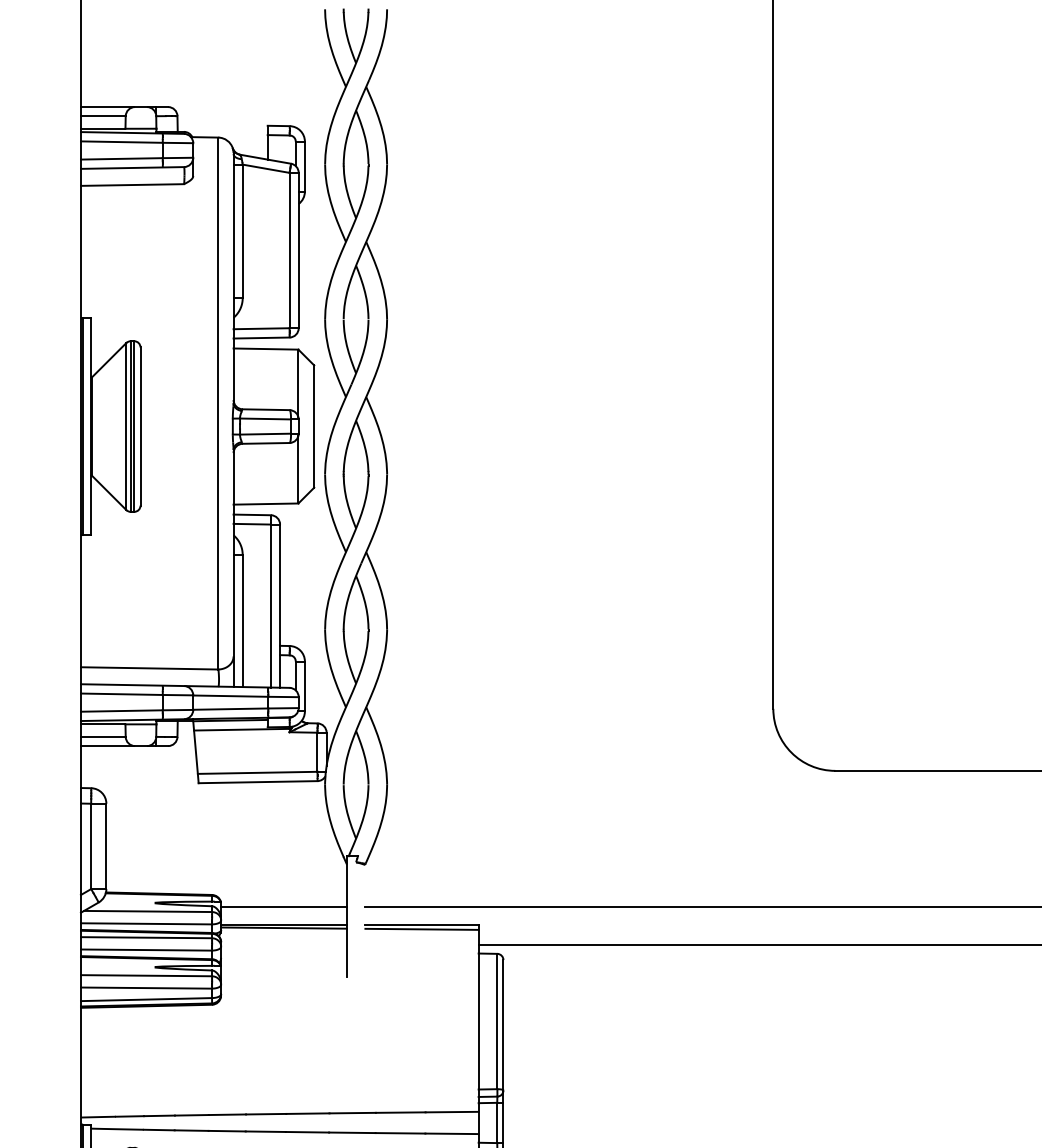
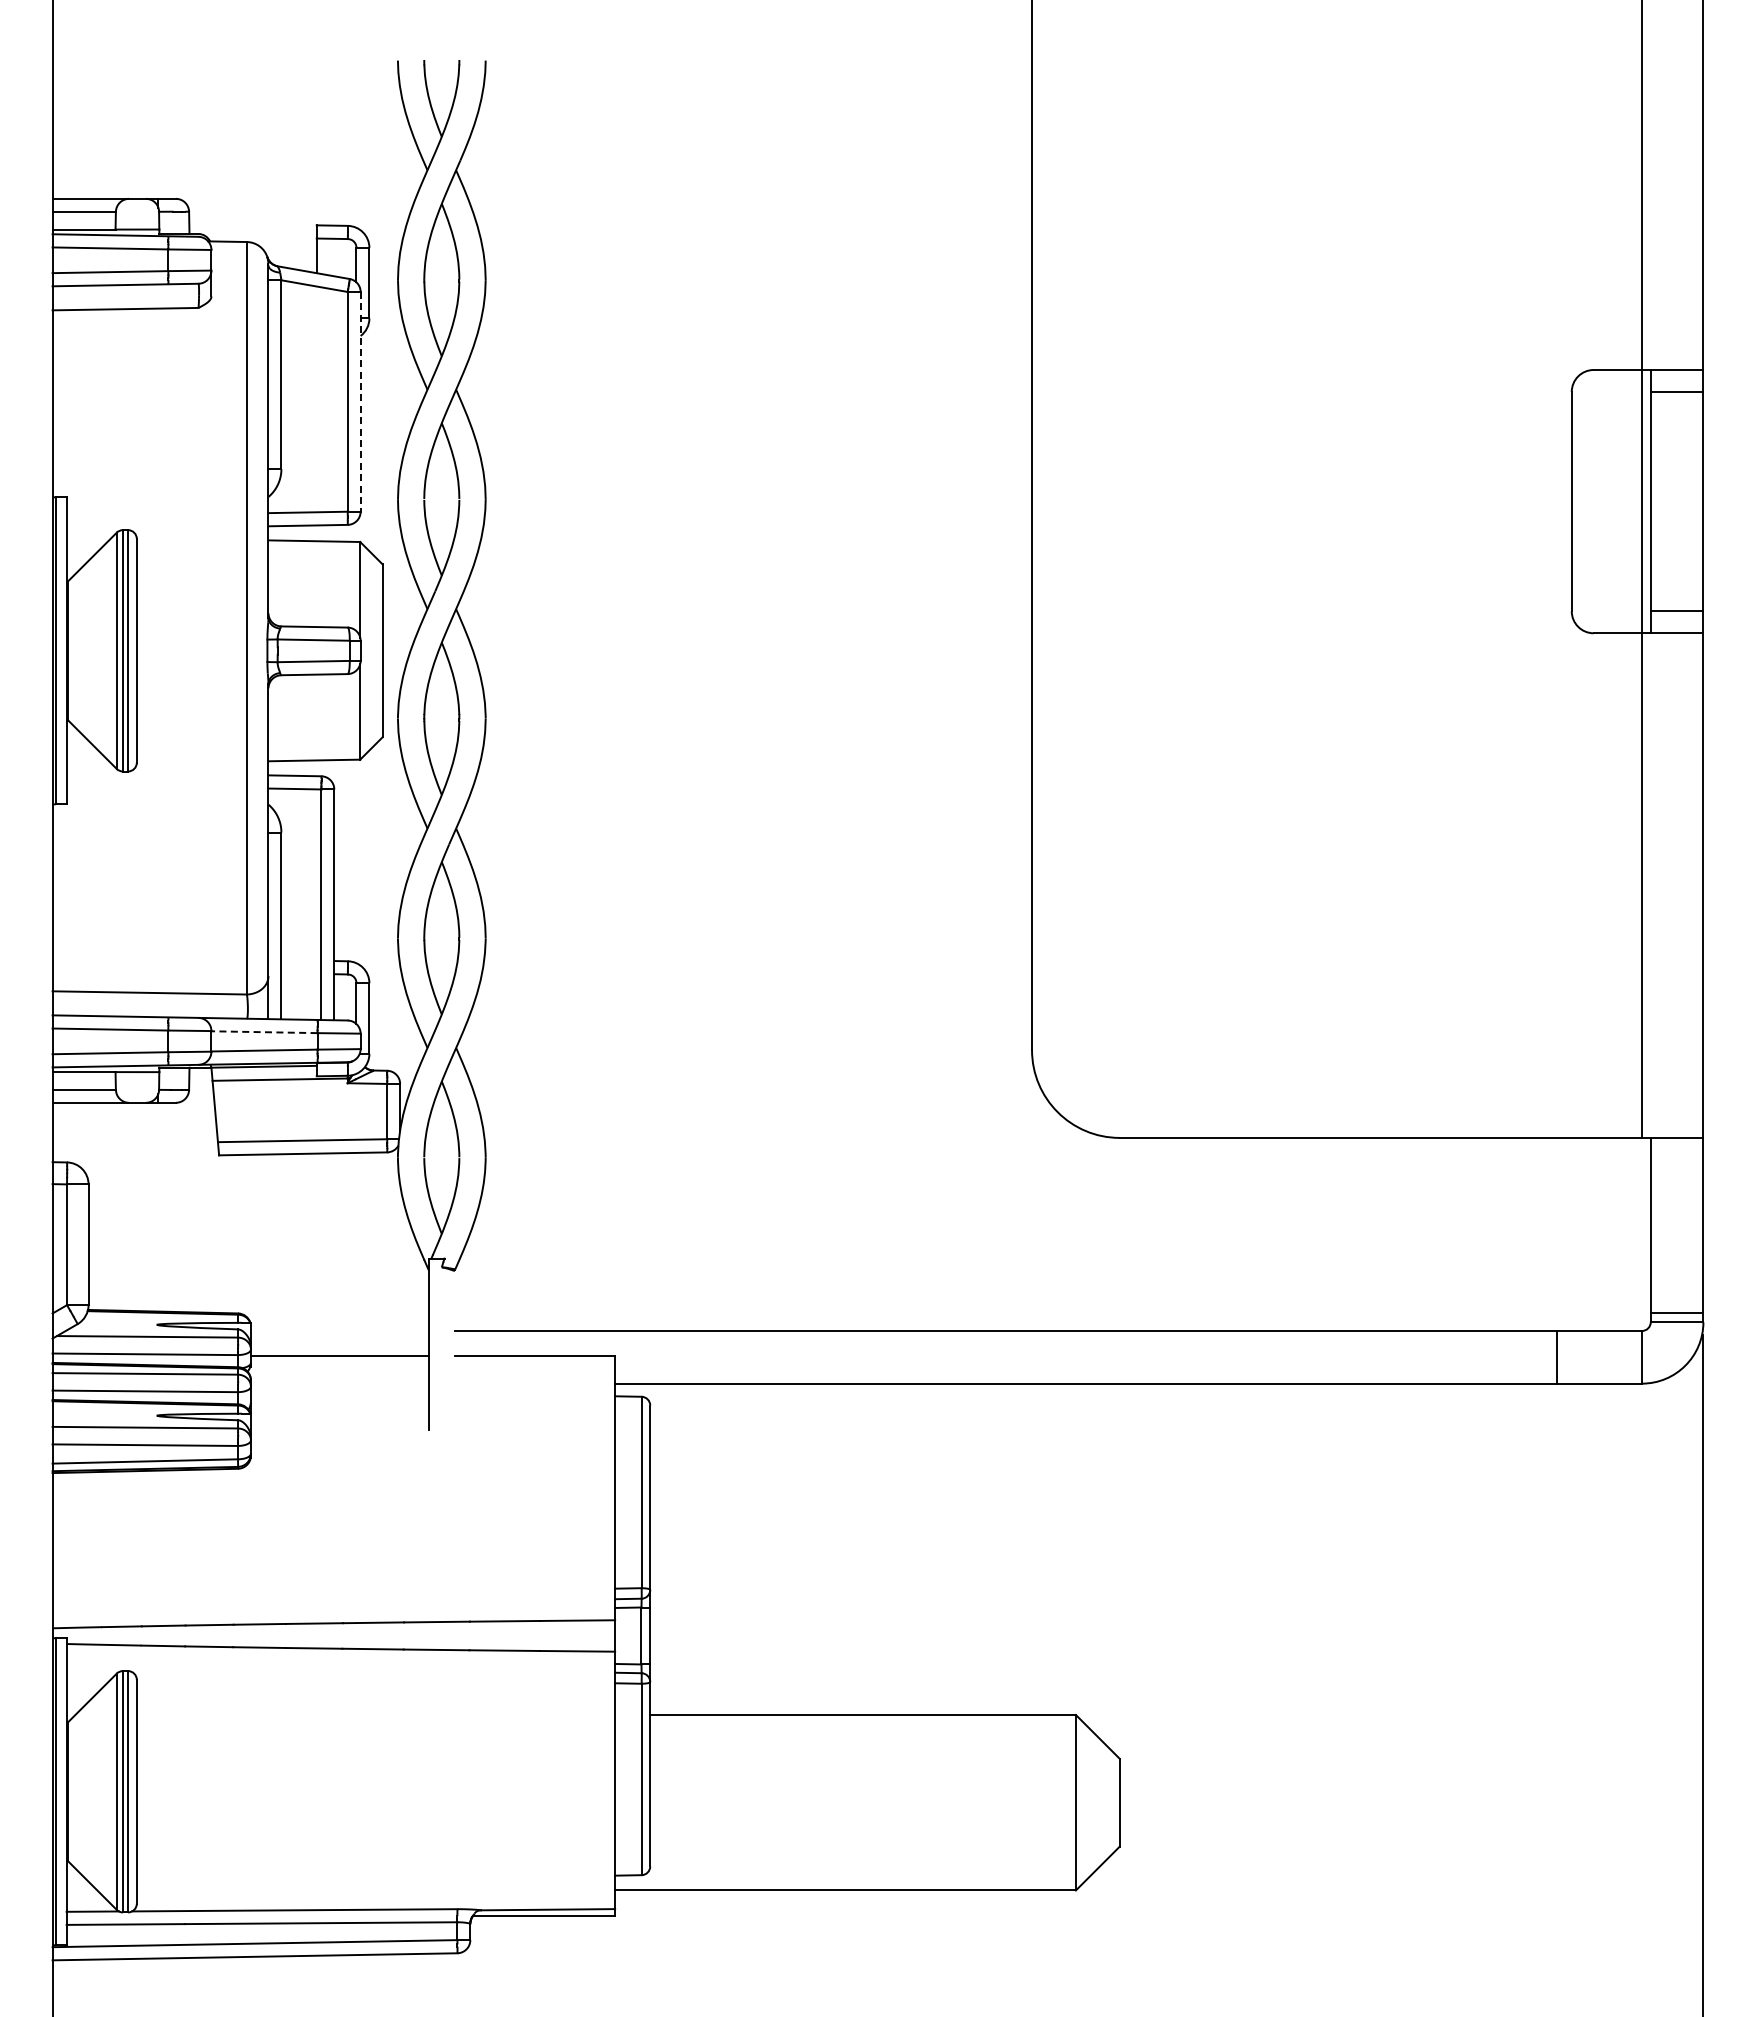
line: (298, 250) -> (360, 401), solid -> dashed
line: (230, 696) -> (264, 1032), solid -> dashed
line: (283, 907) -> (339, 1331), removed
line: (283, 928) -> (339, 1360), removed
line: (421, 928) -> (534, 1361), removed

